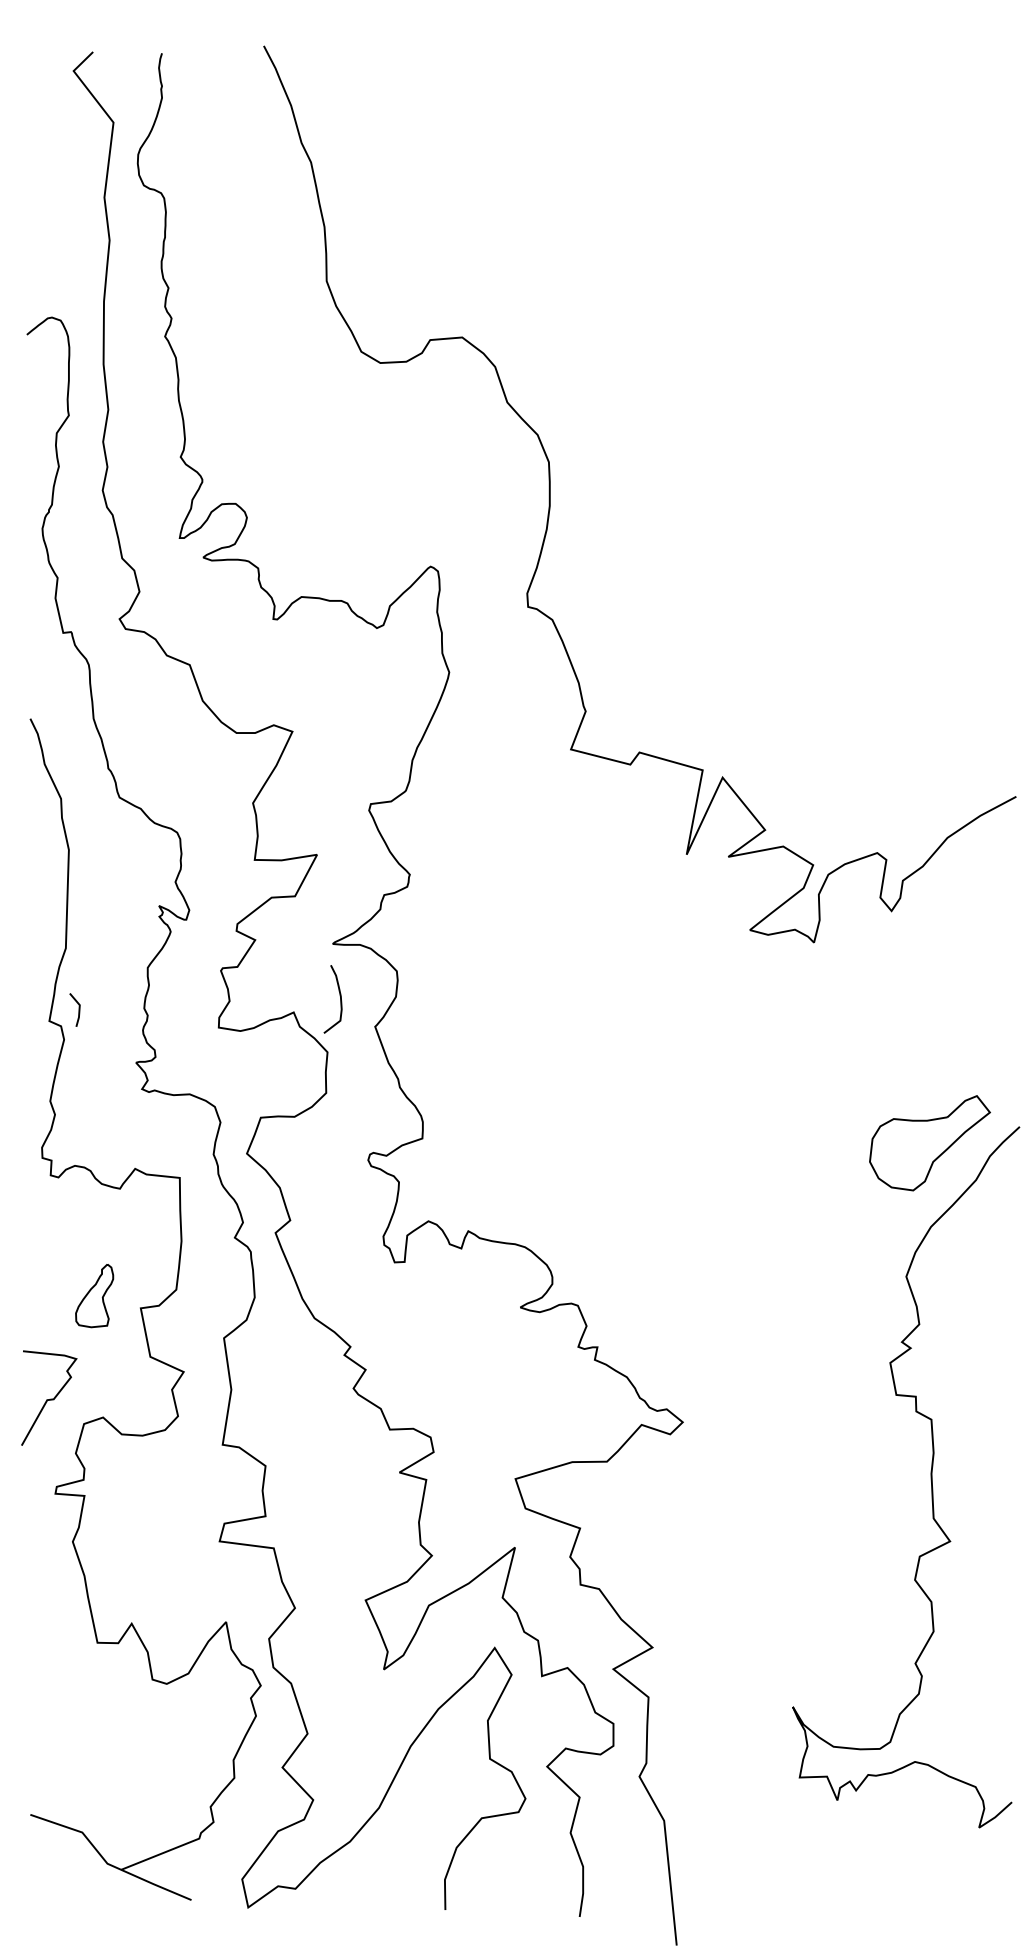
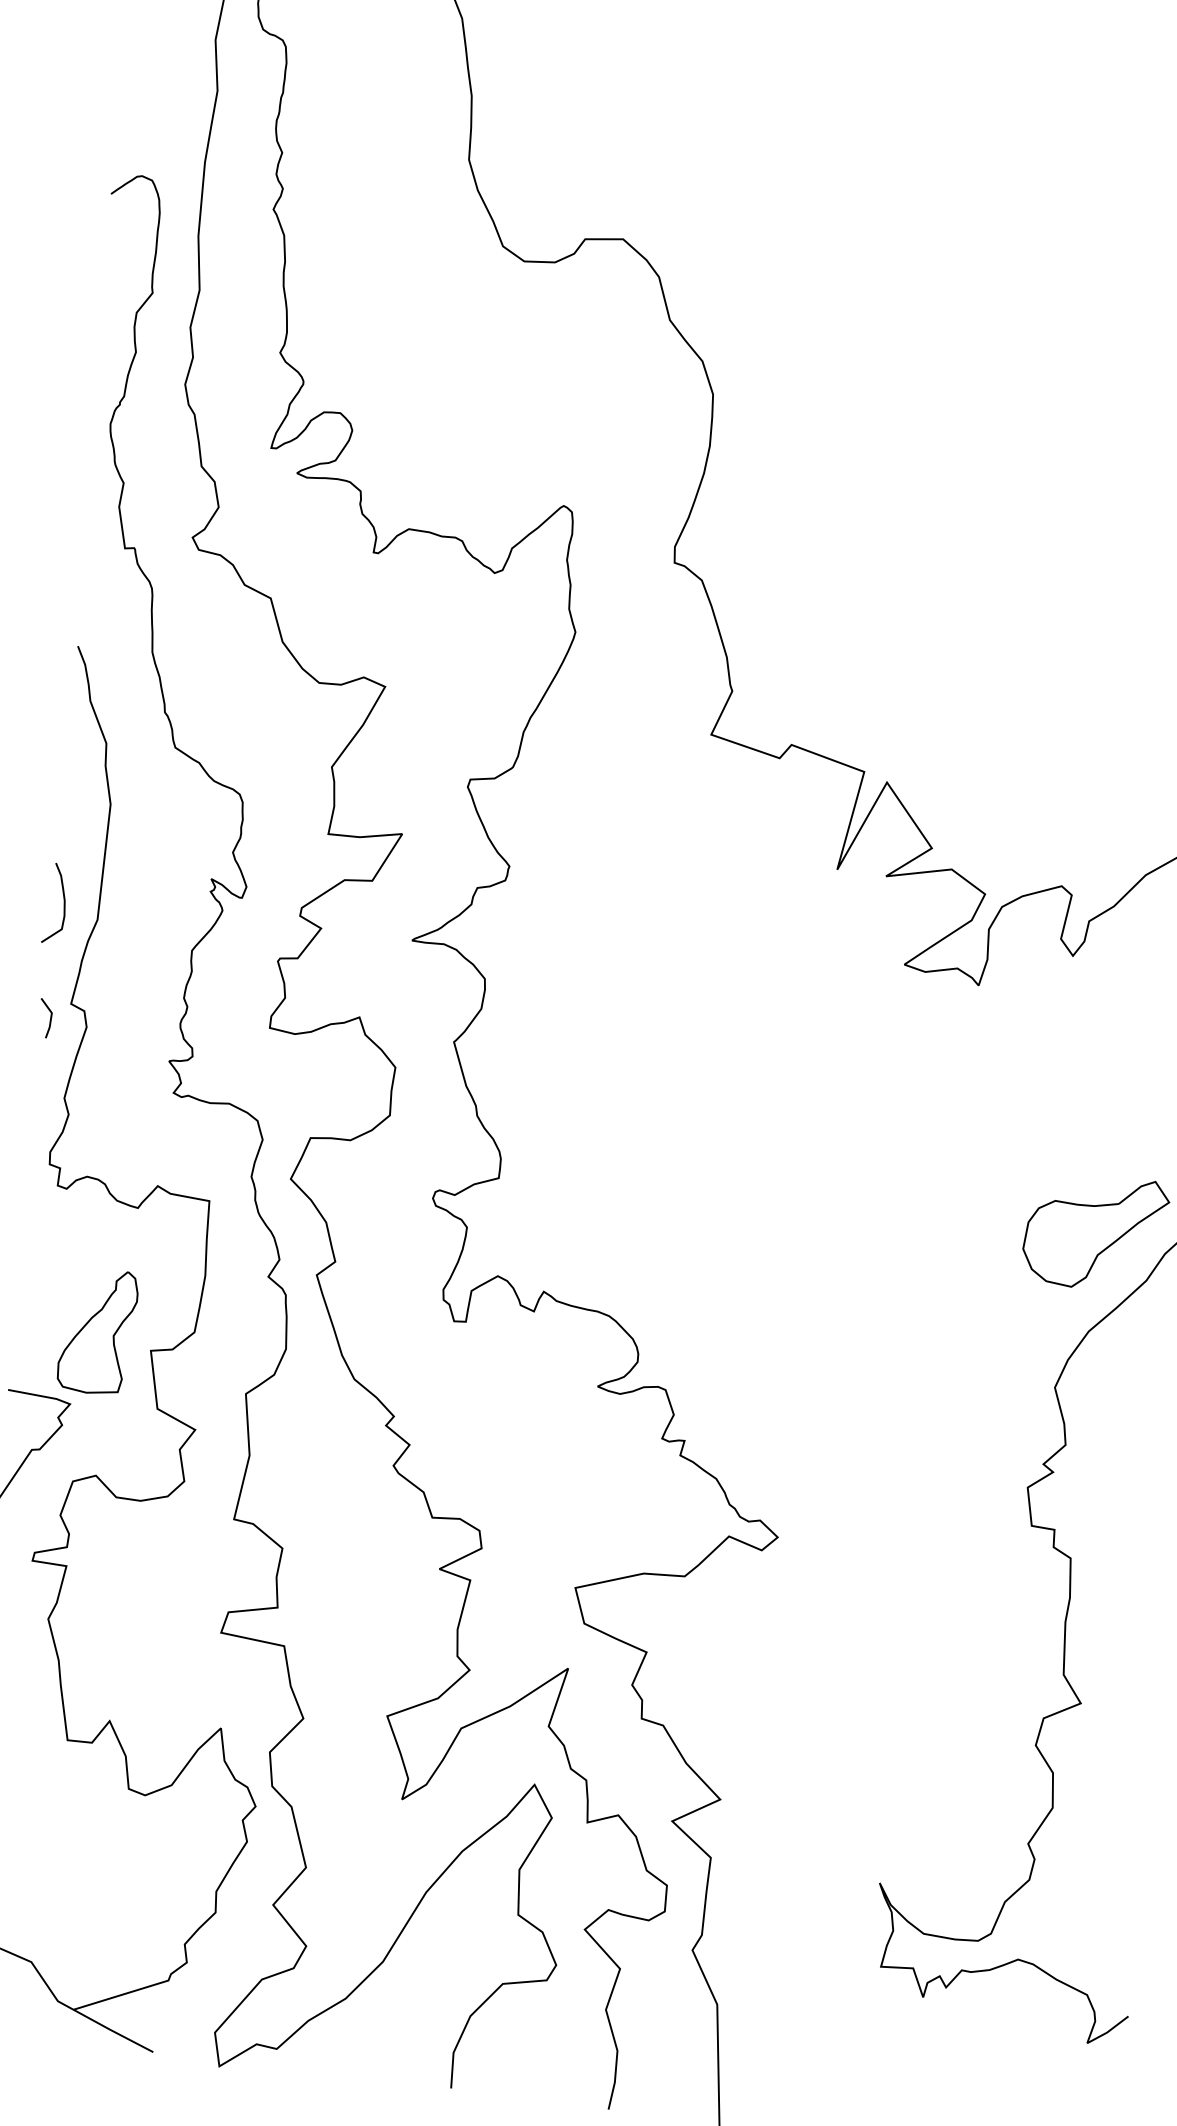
curve: (340, 999) -> (64, 904), moved
line: (78, 1009) -> (49, 1018), moved
part: (94, 1295) -> (97, 1331), size x1.67

